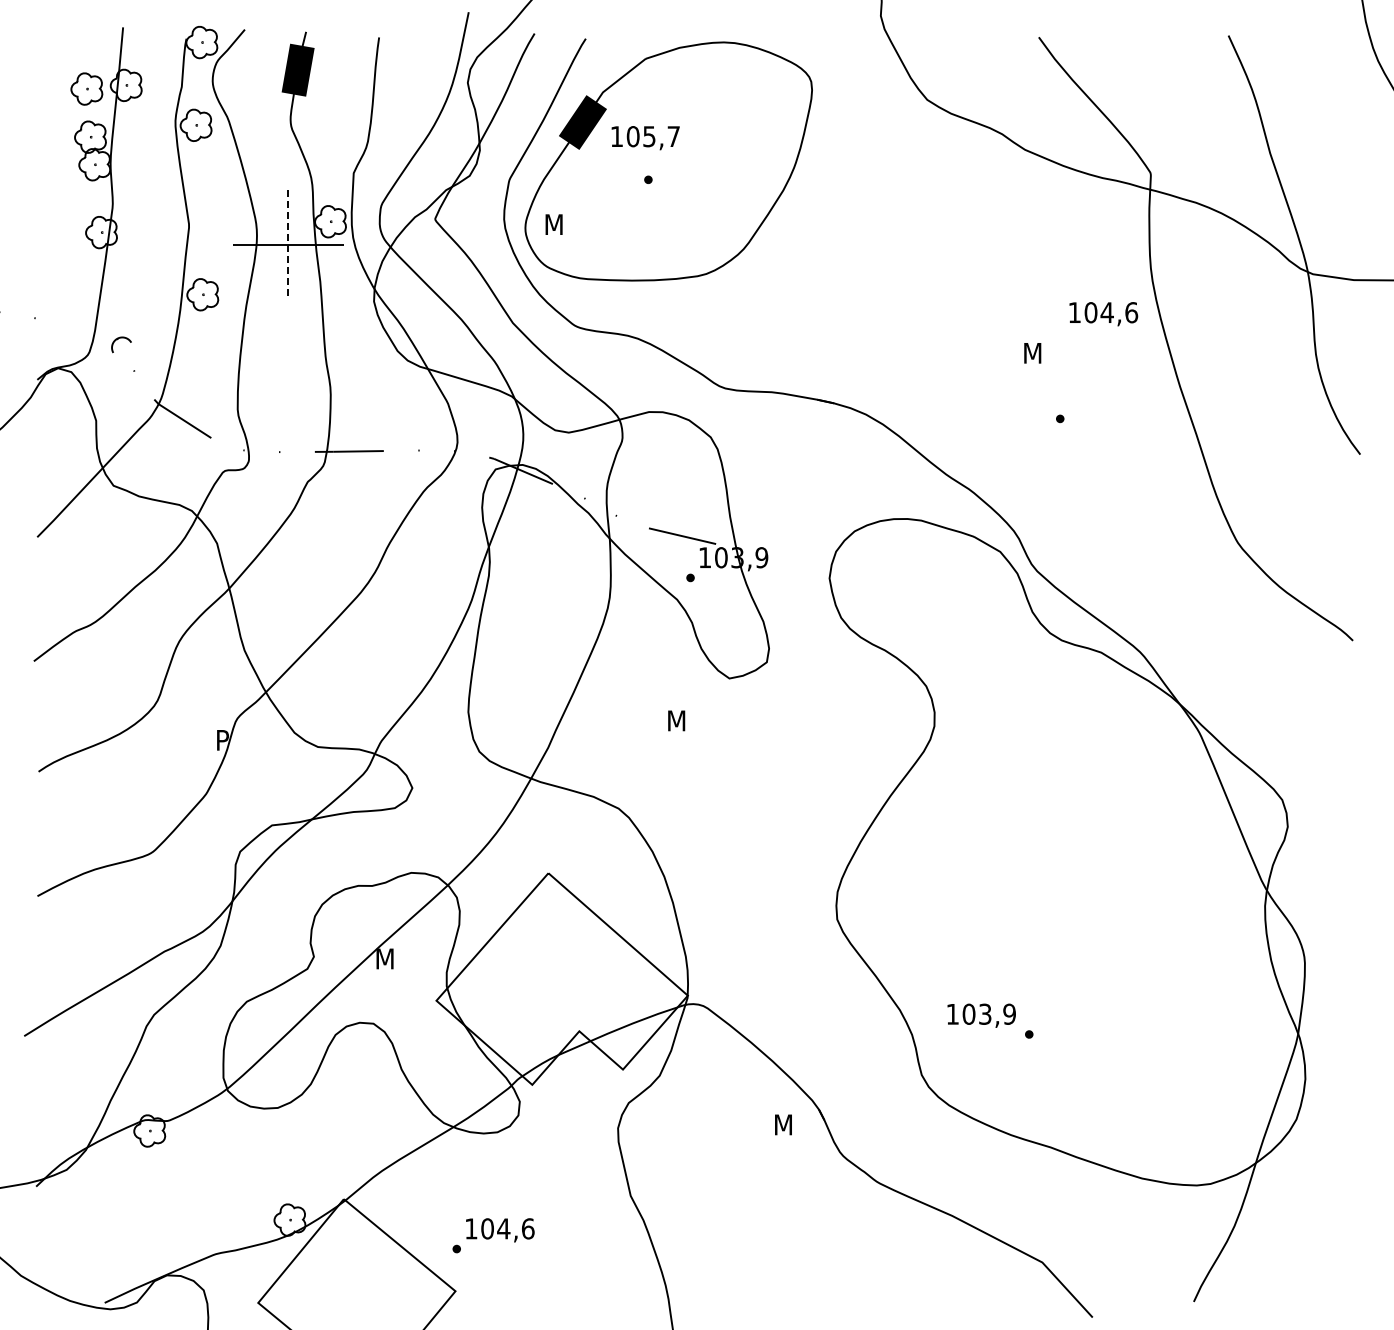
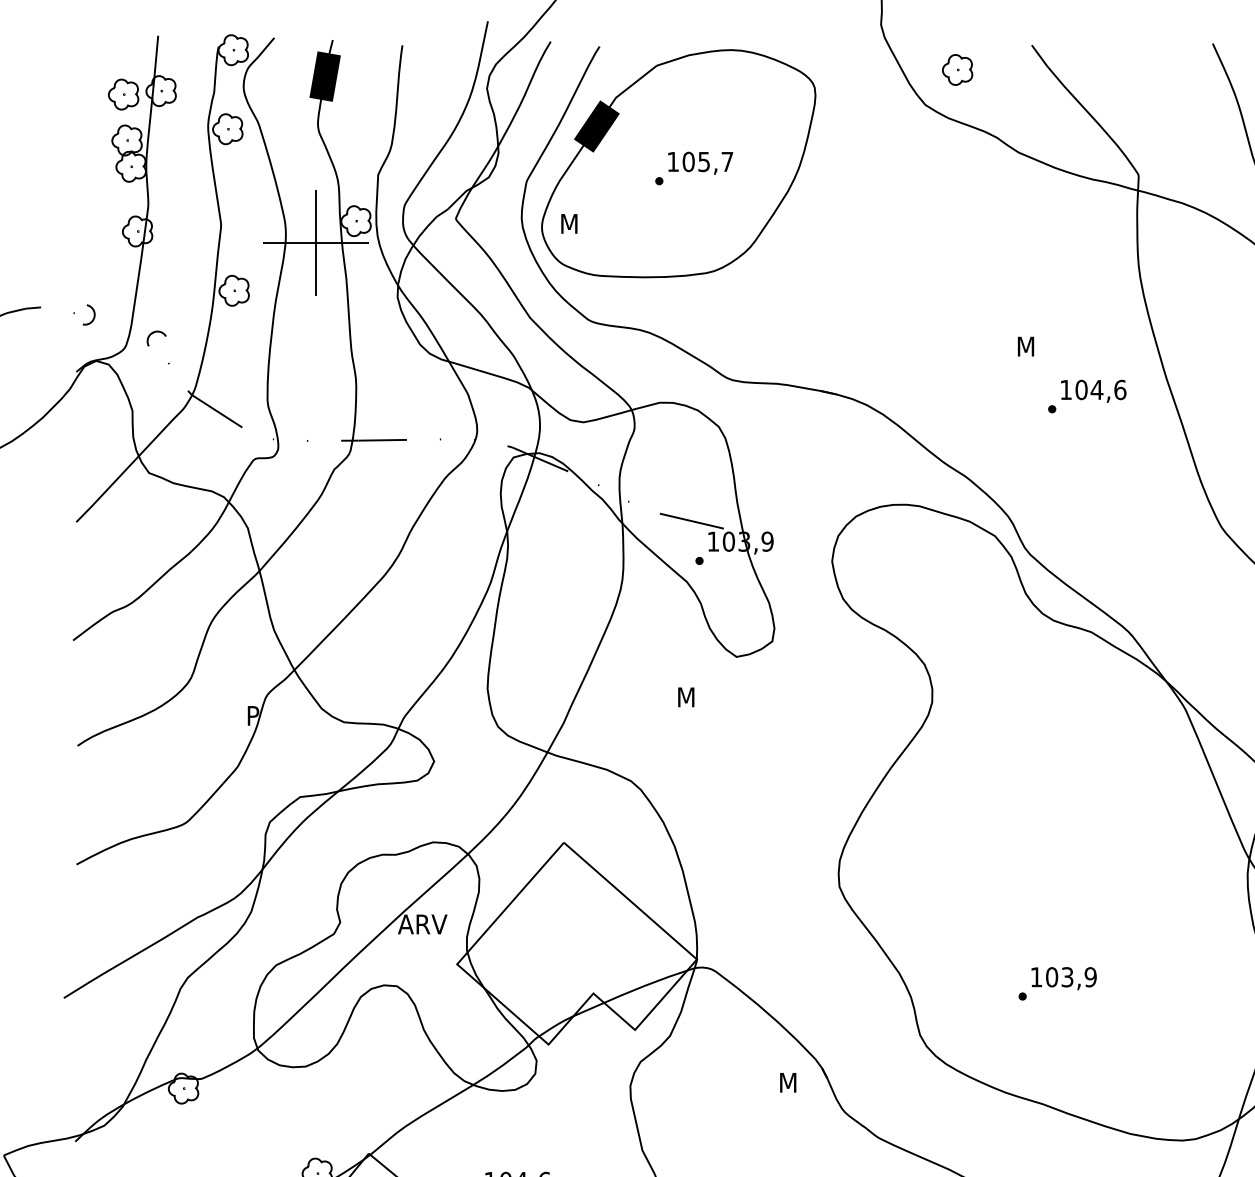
part: (960, 62) -> (957, 69), added
text: (645, 138) -> (700, 163), moved
line: (288, 245) -> (315, 243), dashed -> solid
text: (1103, 314) -> (1093, 391), moved
curve: (55, 320) -> (93, 315), added
text: (400, 958) -> (422, 924), M -> ARV
text: (981, 1015) -> (1063, 978), moved

